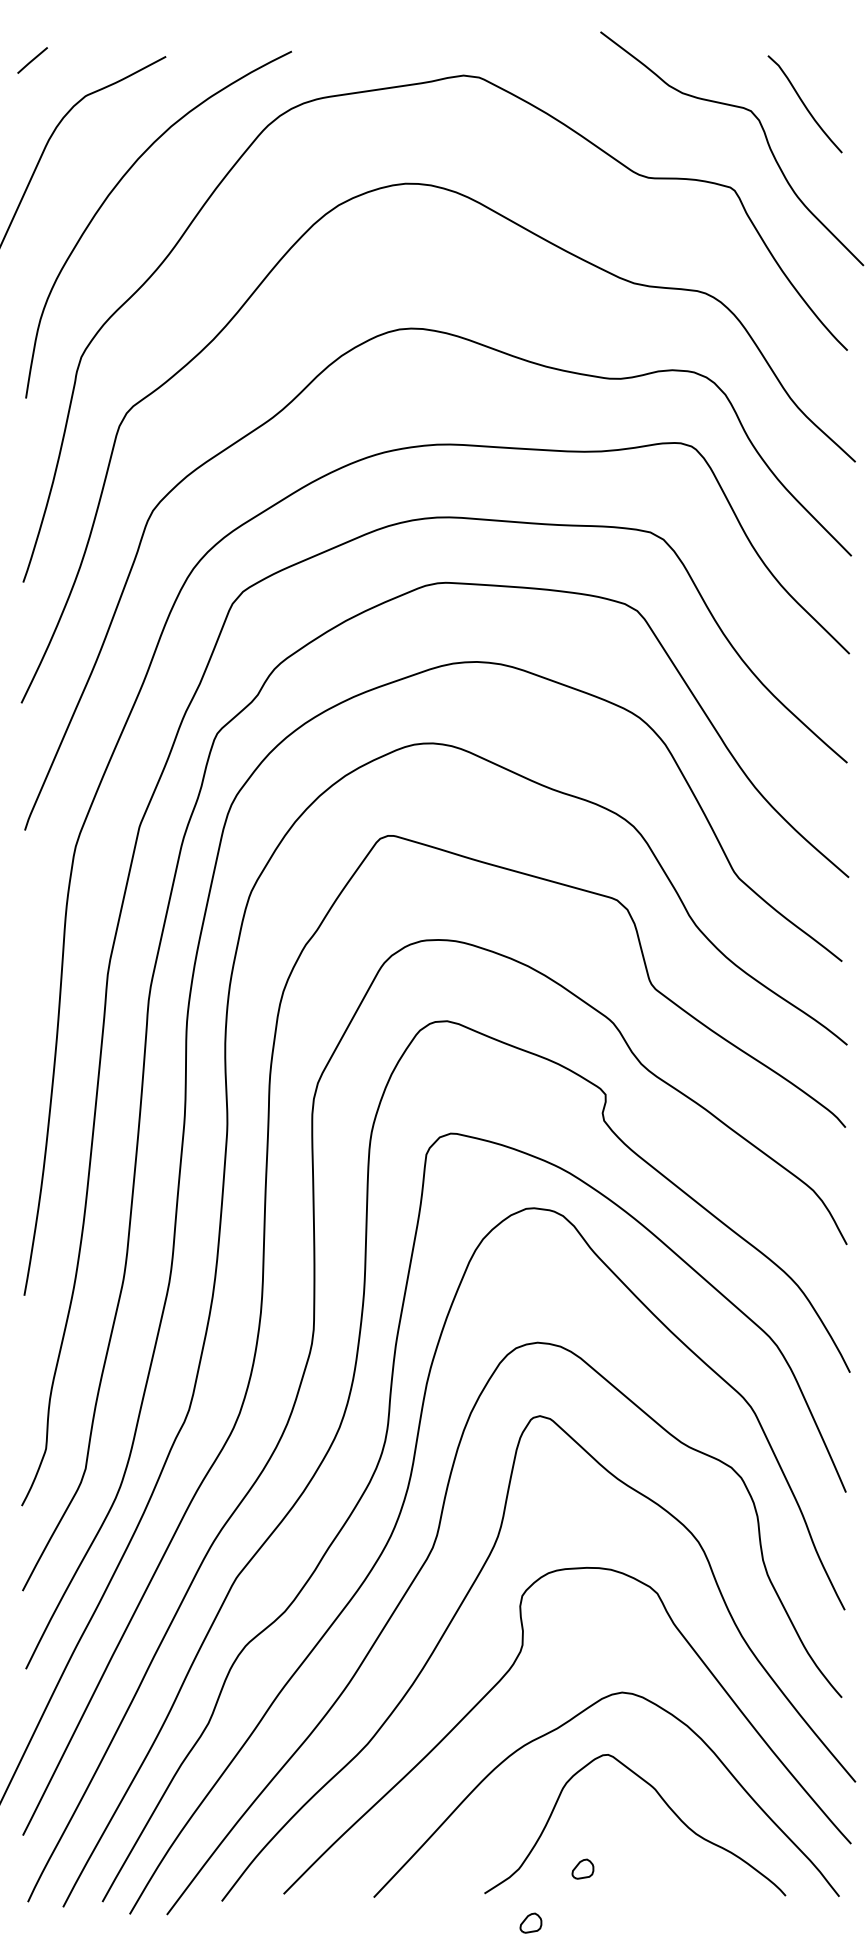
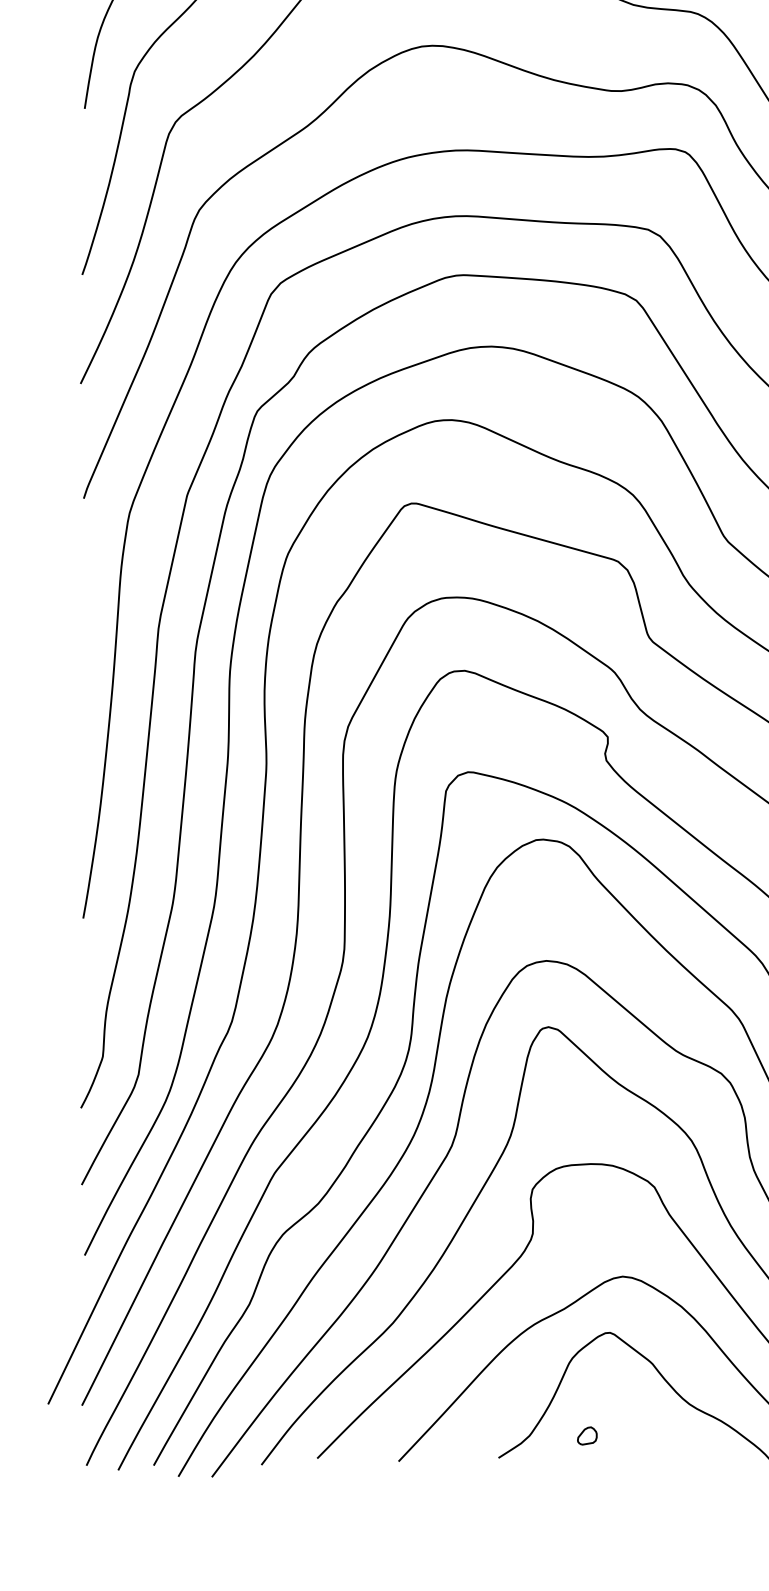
part: (530, 1922) -> (540, 1484), removed

